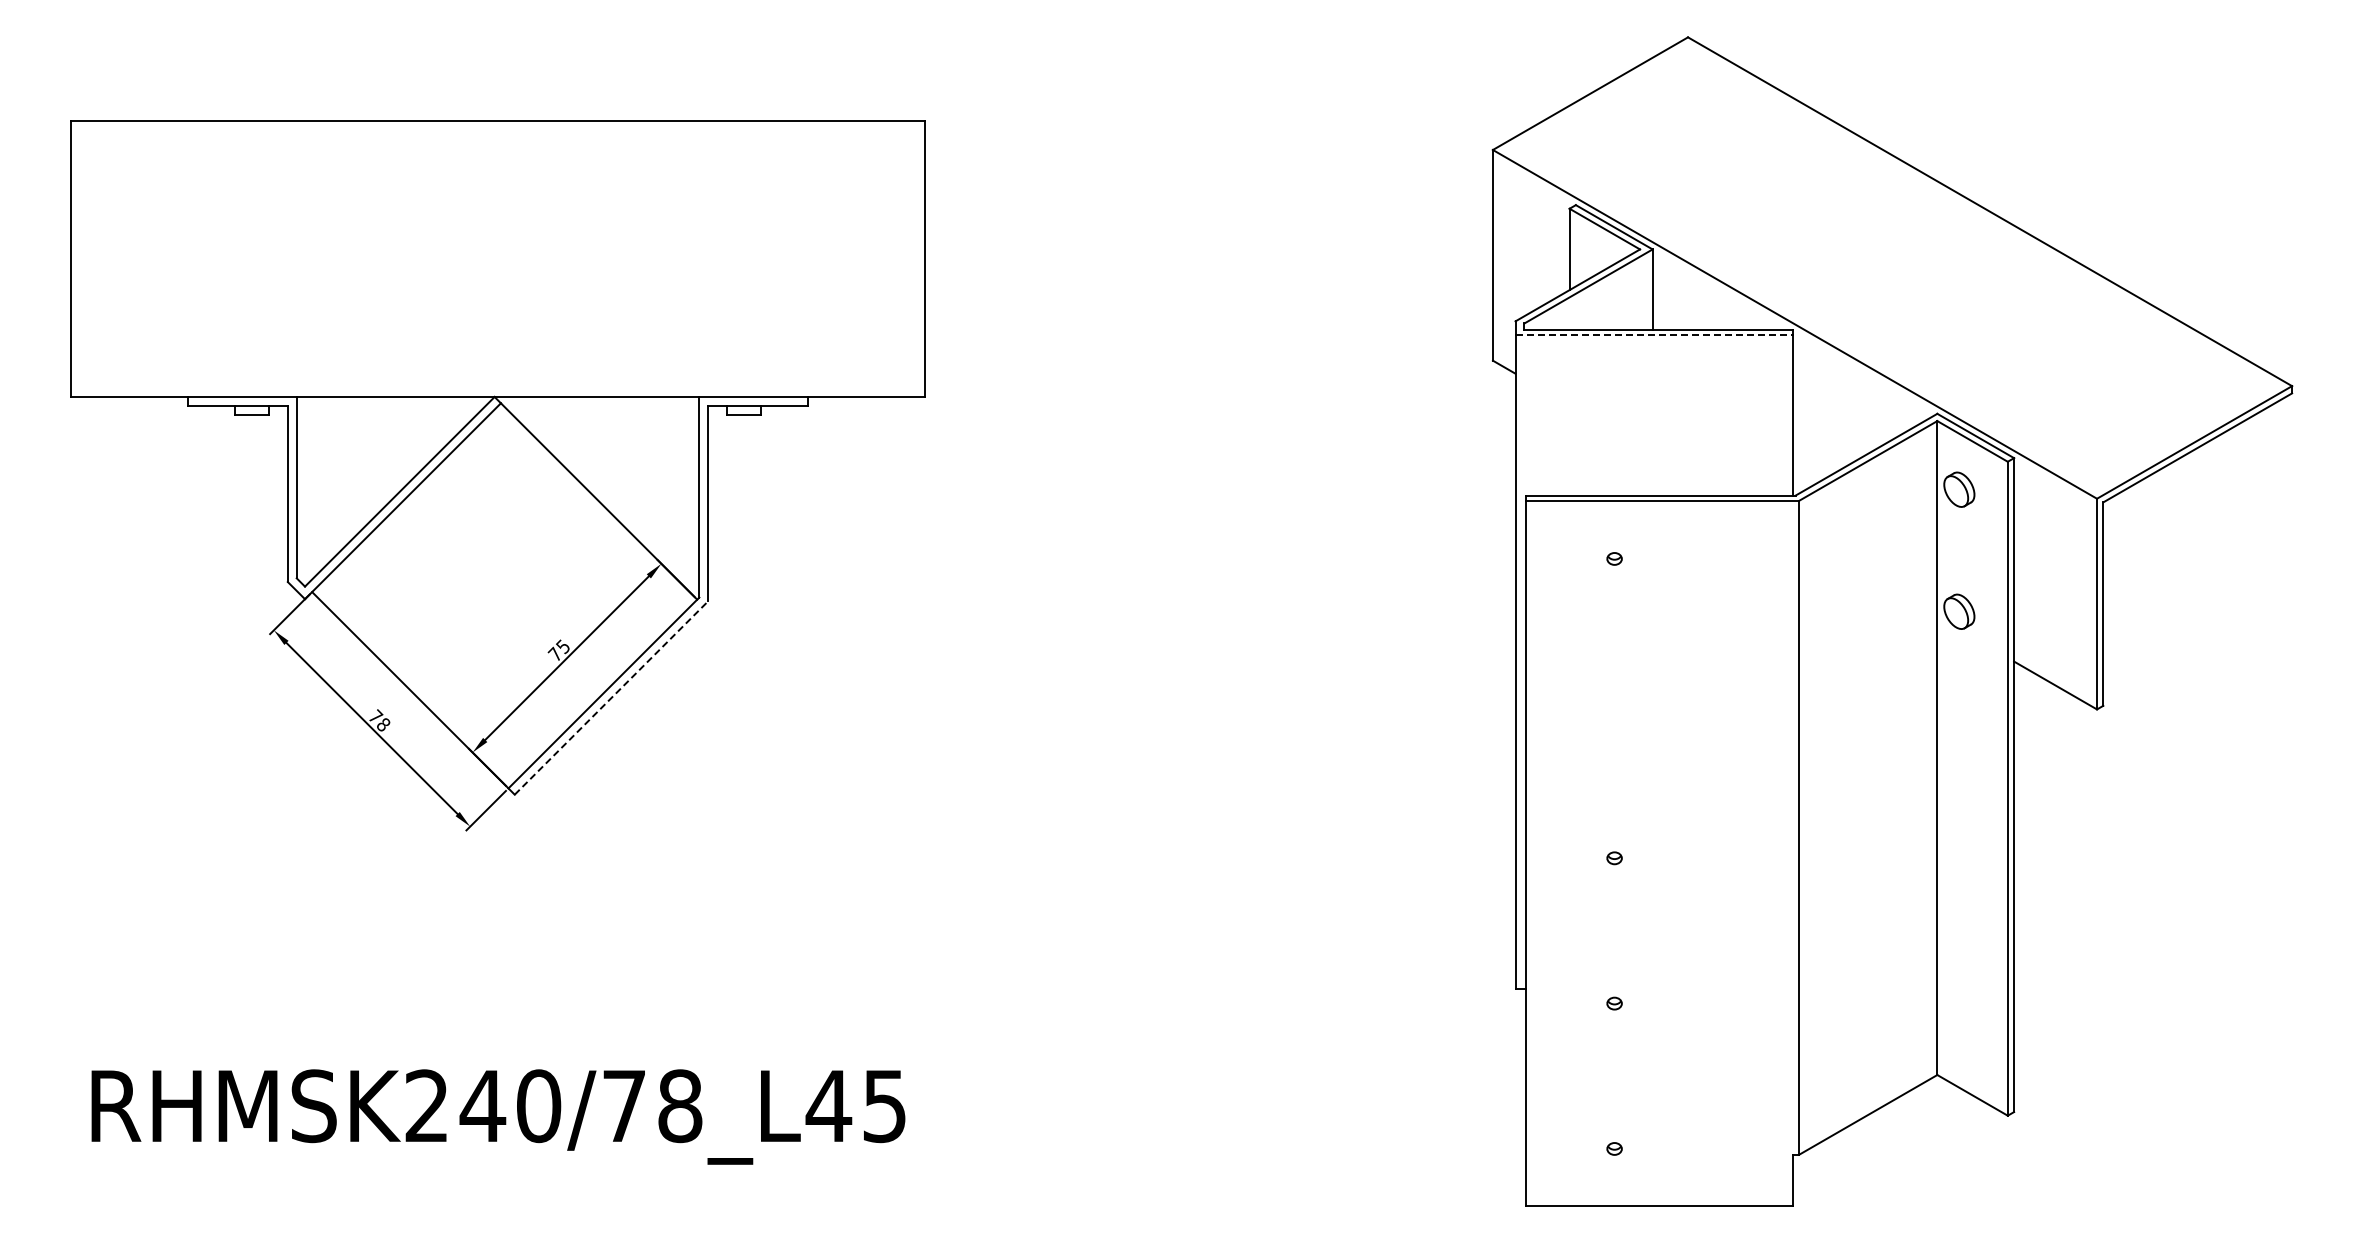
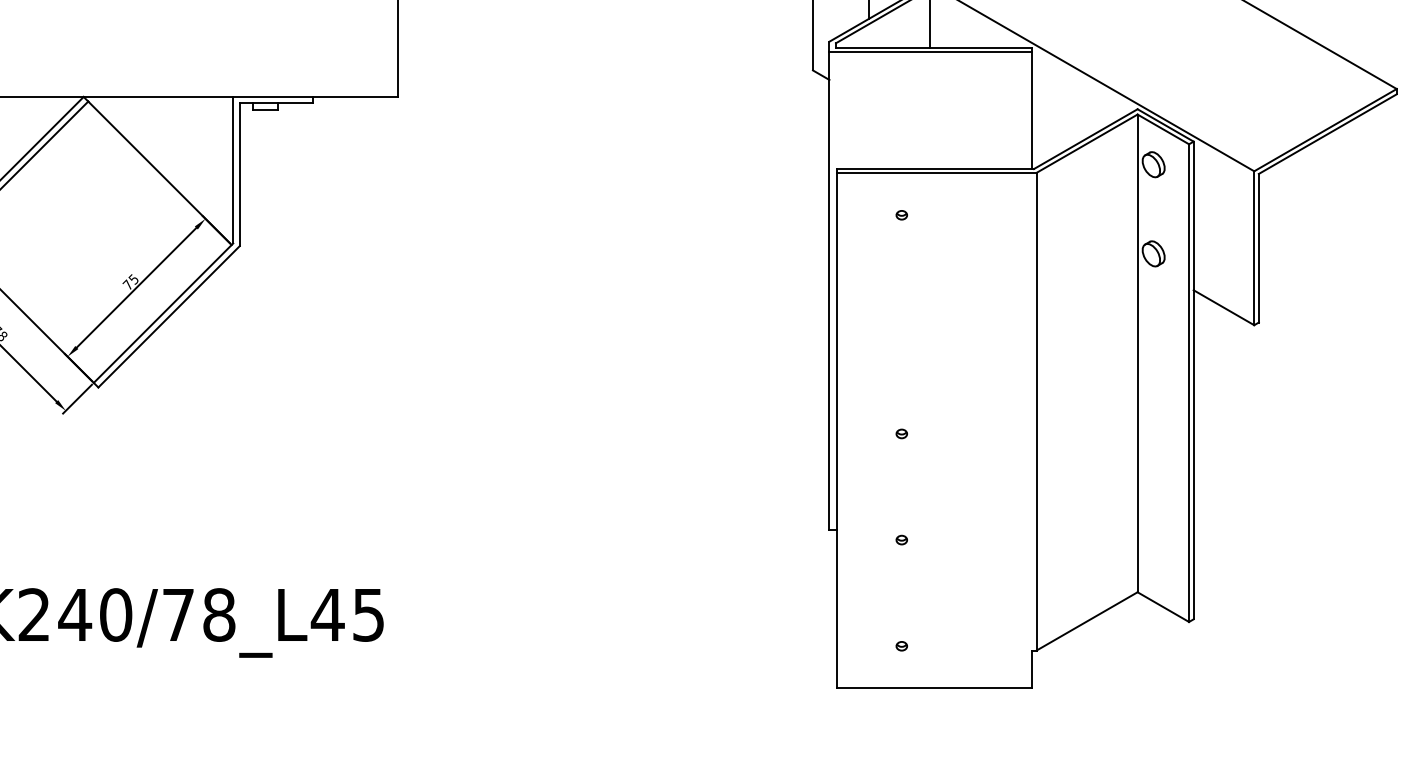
line: (1654, 335) -> (930, 52), dashed -> solid
line: (611, 697) -> (169, 316), dashed -> solid

